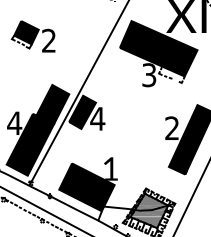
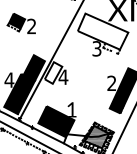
fill: (157, 48) -> (102, 31), removed
fill: (82, 111) -> (53, 72), removed

